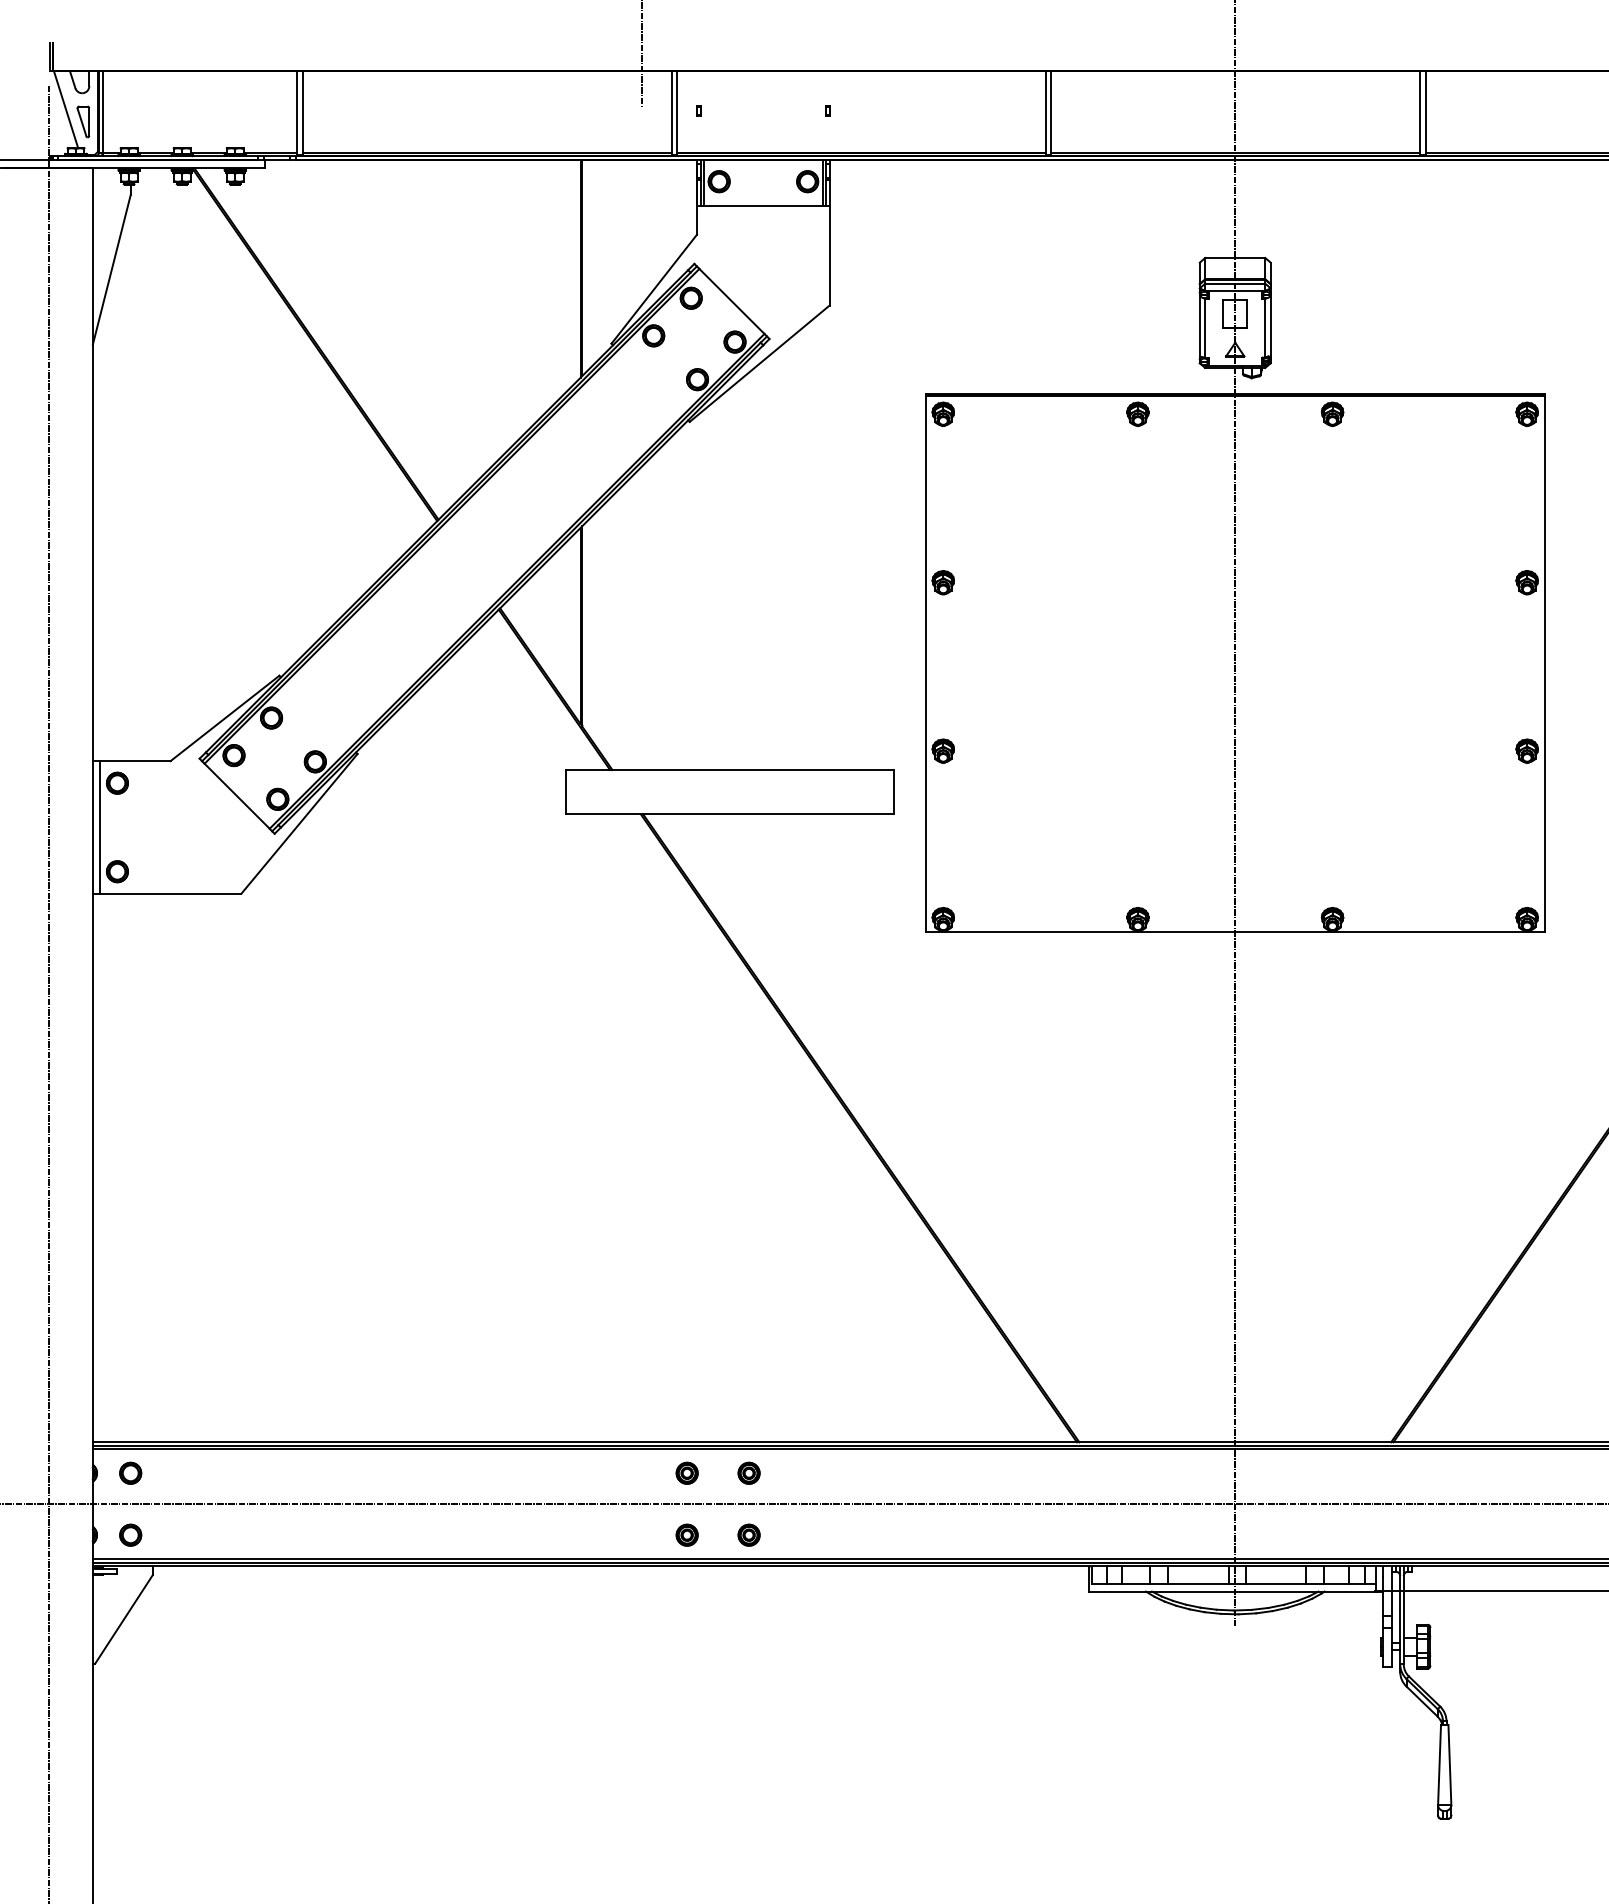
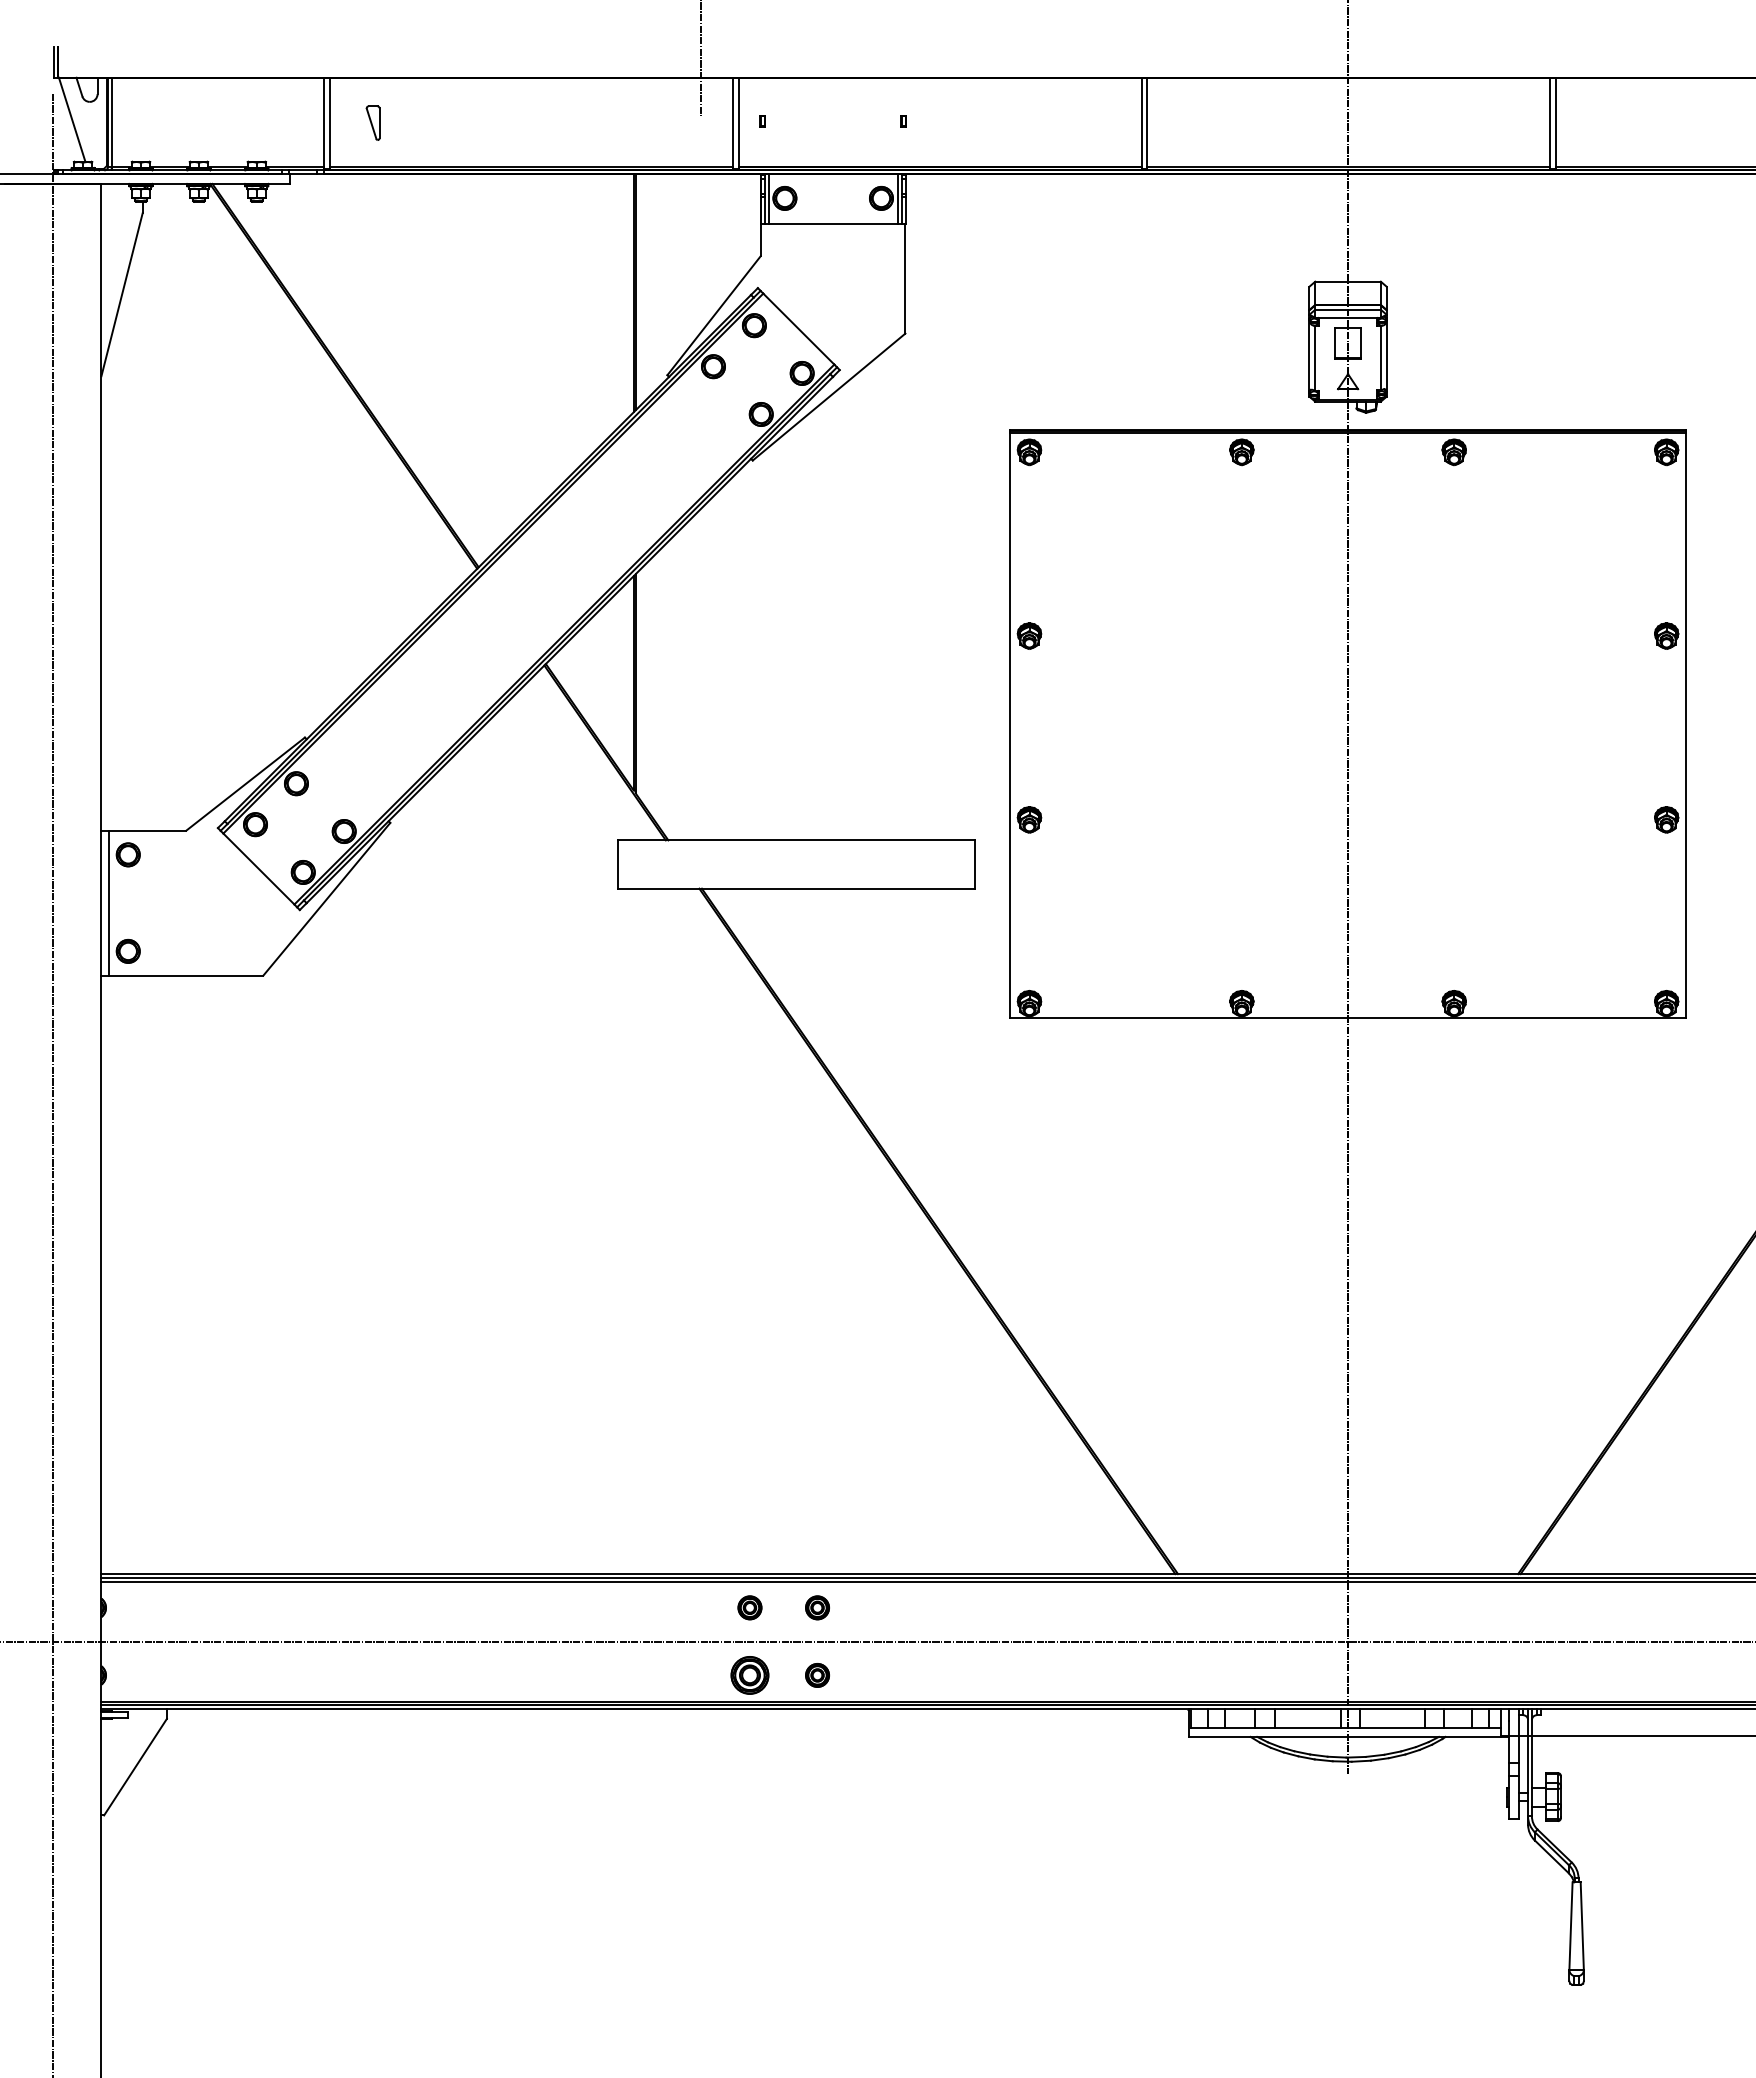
part: (82, 121) -> (372, 122), moved
part: (130, 1472) -> (142, 1607), removed
part: (130, 1535) -> (142, 1675), removed
part: (686, 1535) -> (749, 1675), size x1.6

